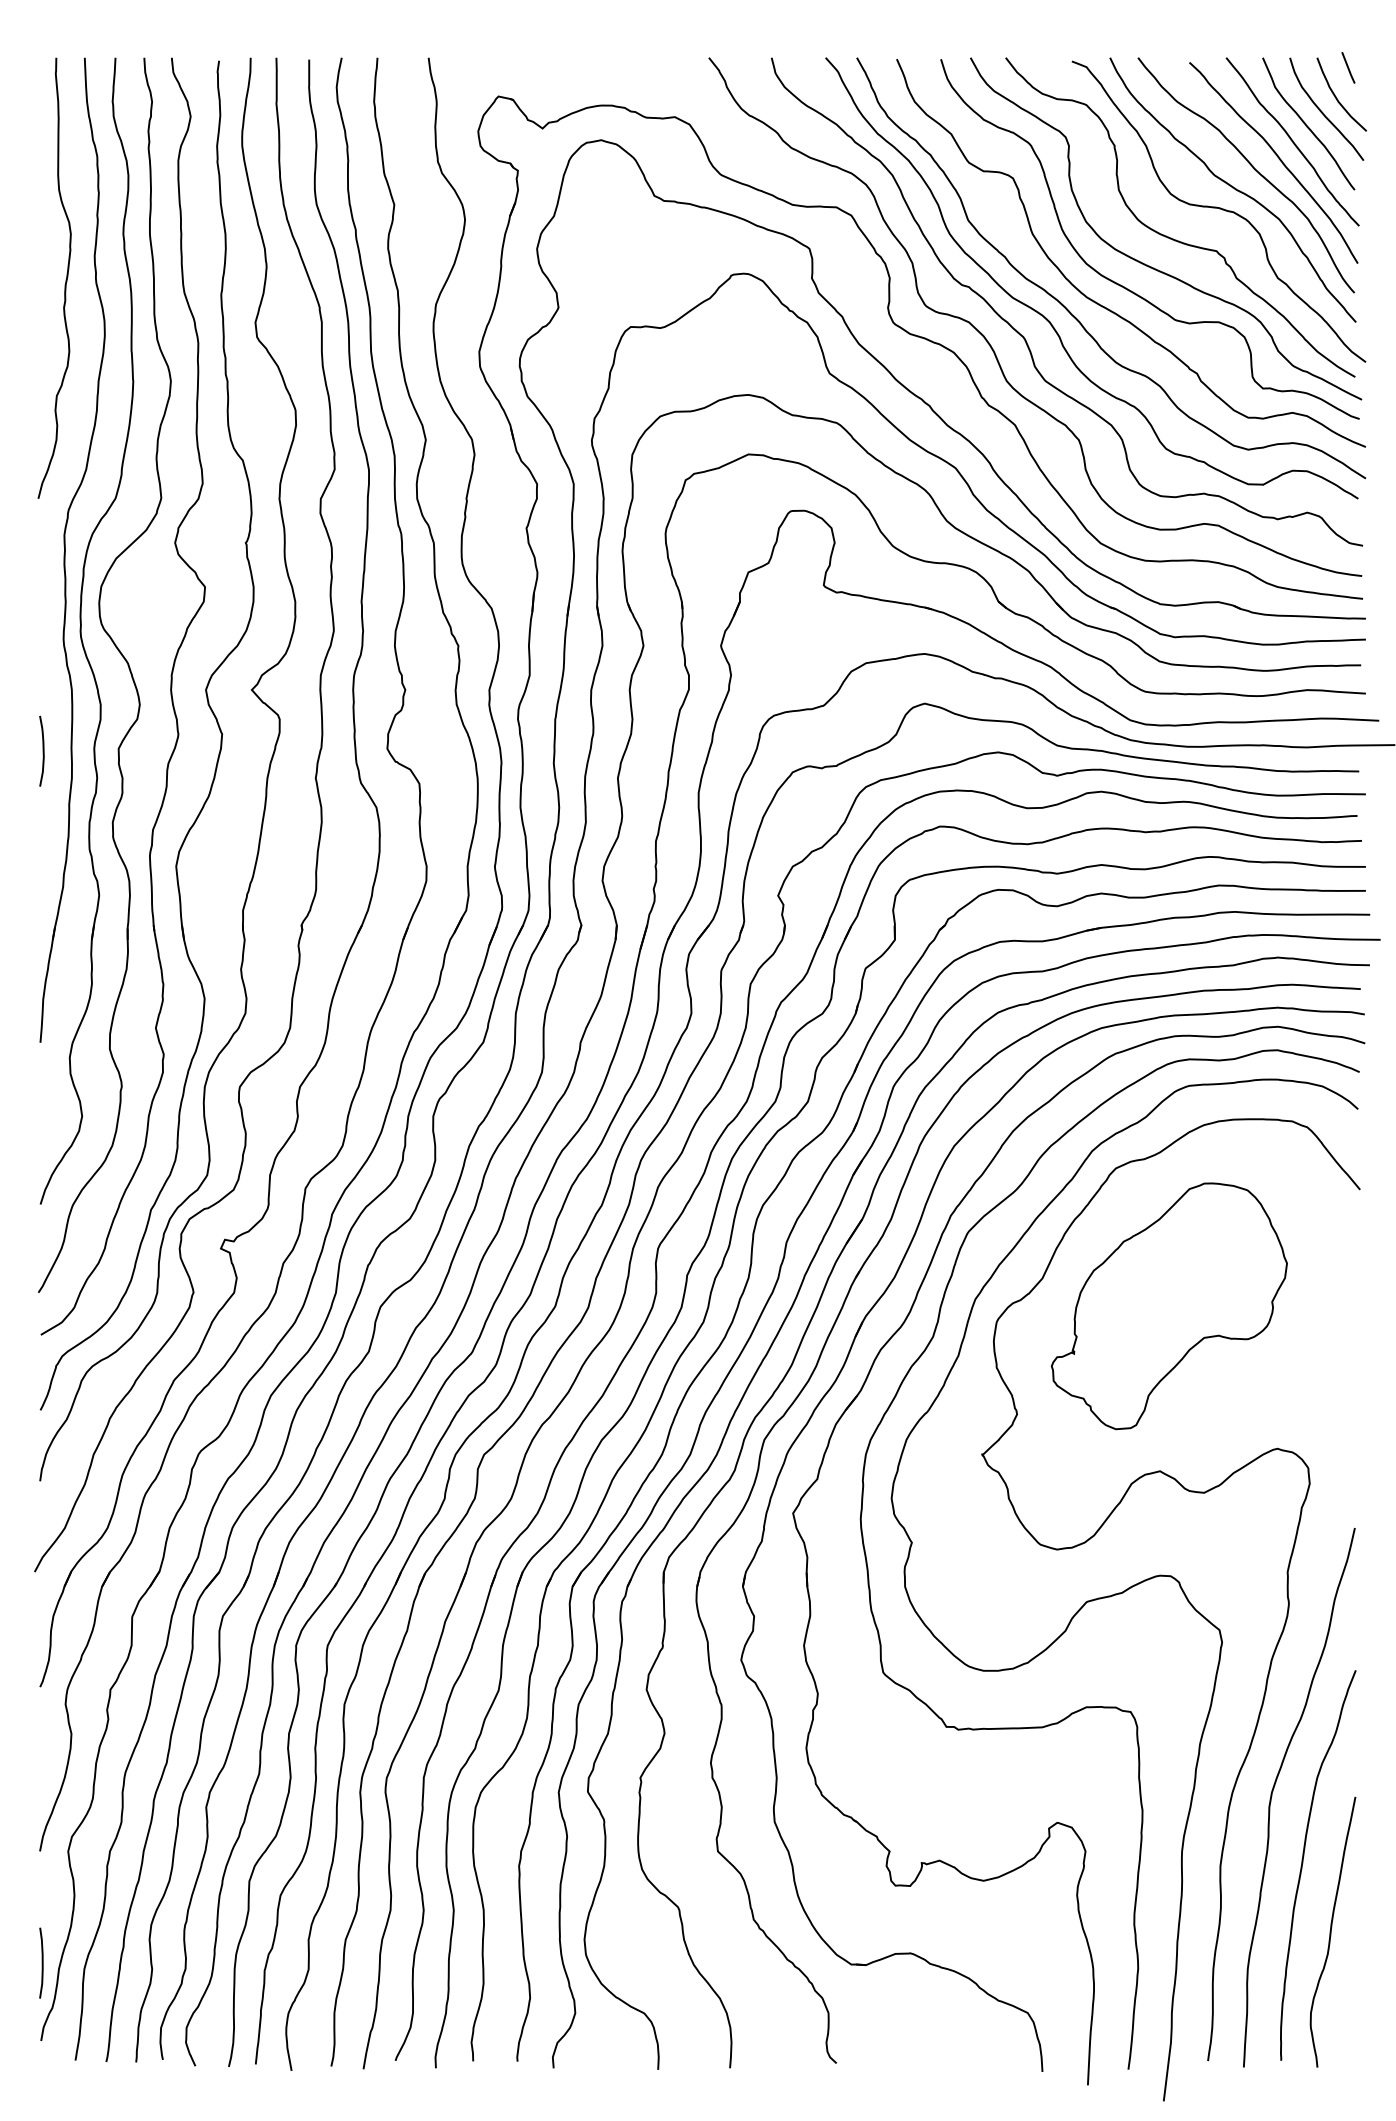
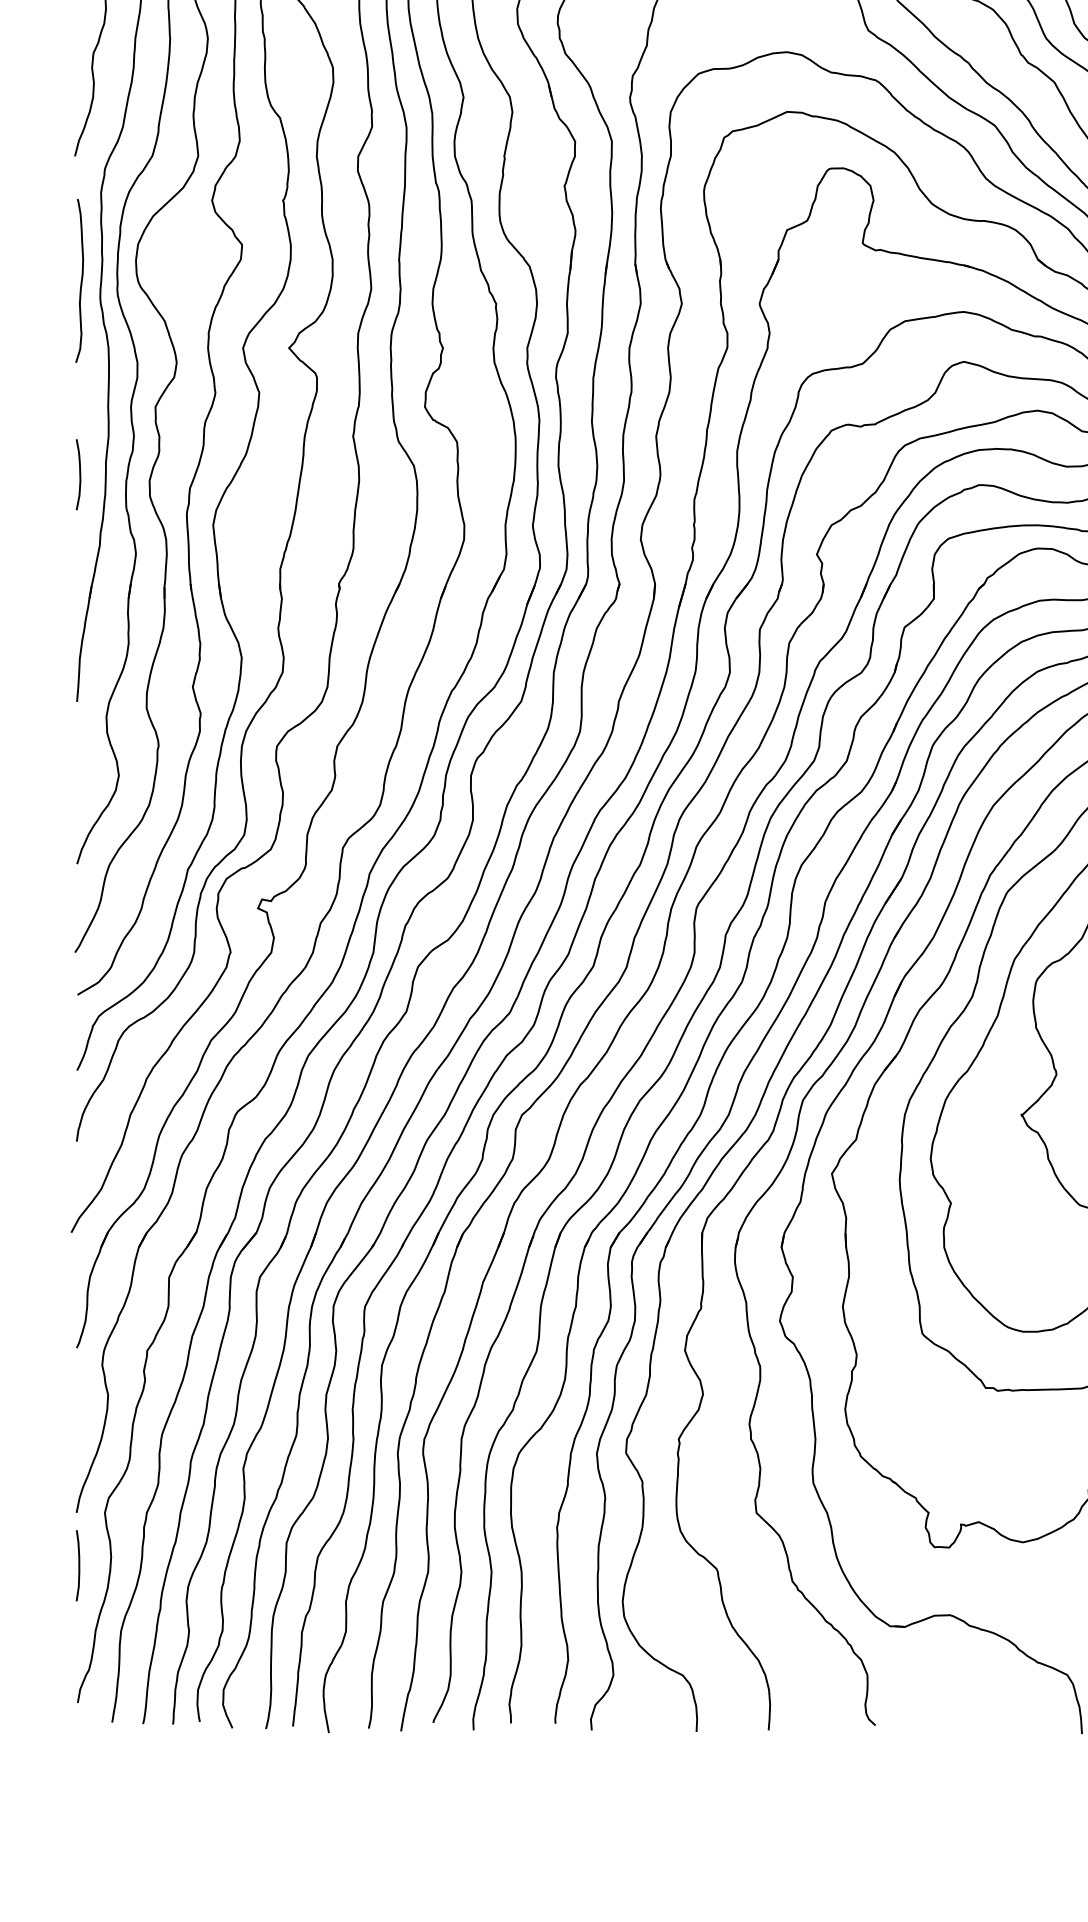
curve: (44, 622) -> (81, 280), added
curve: (42, 750) -> (79, 473), moved
curve: (41, 1962) -> (78, 1565), moved

